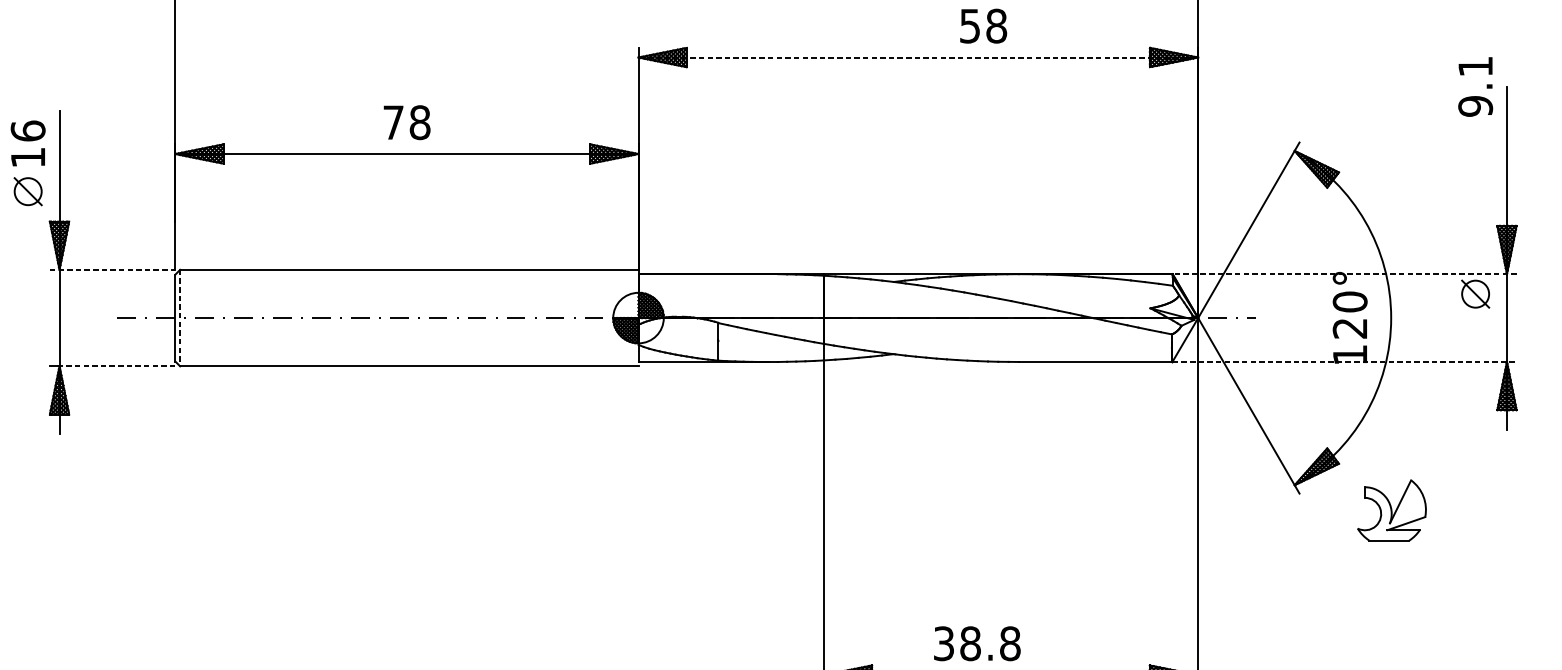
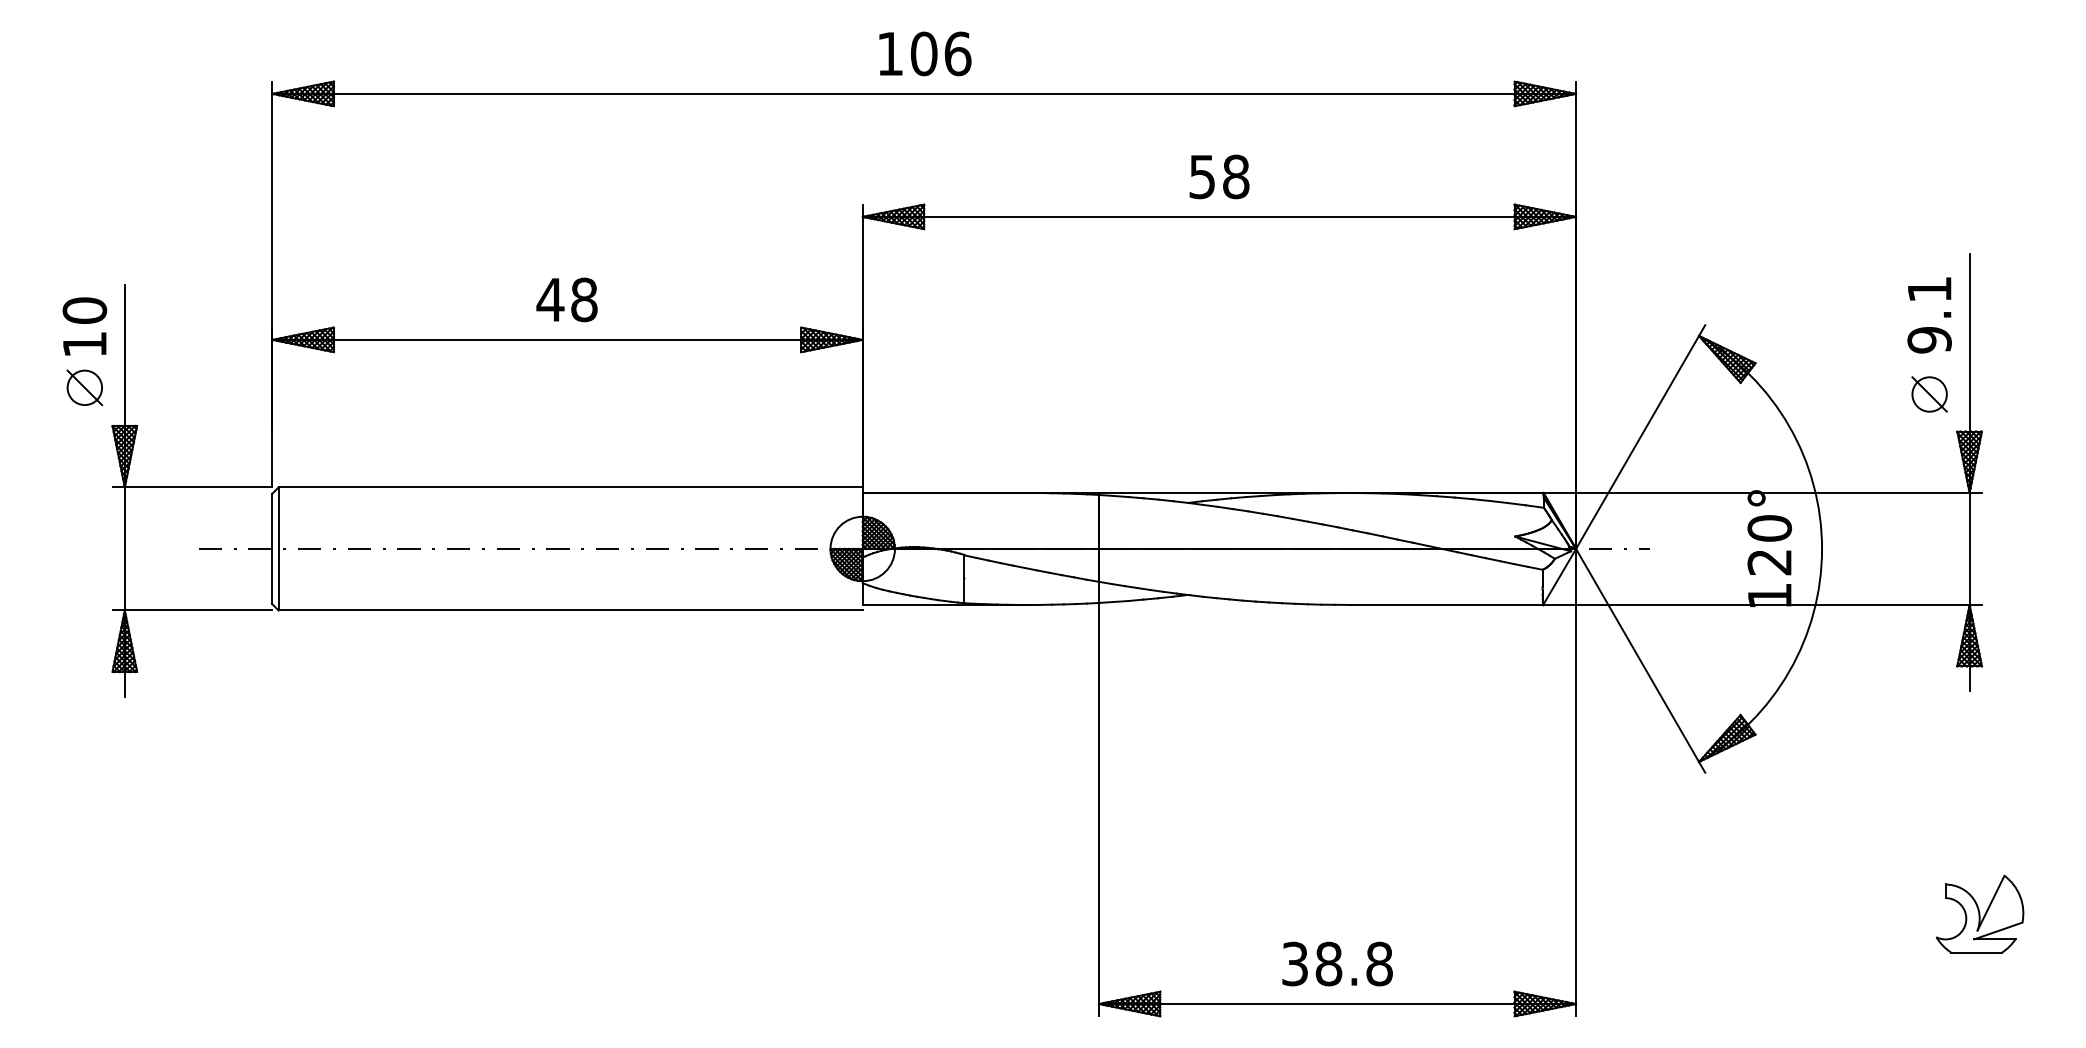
text: (983, 25) -> (1219, 176), moved
line: (918, 57) -> (1219, 216), dashed -> solid
text: (1475, 87) -> (1929, 315), moved
text: (393, 122) -> (550, 299), 78 -> 48
text: (27, 130) -> (84, 310), 16 -> 10
line: (112, 269) -> (192, 487), dashed -> solid
line: (1344, 274) -> (1762, 493), dashed -> solid
part: (1475, 294) -> (1929, 394), moved
line: (180, 318) -> (278, 549), dashed -> solid
line: (1345, 361) -> (1763, 604), dashed -> solid
line: (117, 366) -> (198, 610), dashed -> solid
part: (1391, 509) -> (1979, 913), moved
text: (977, 643) -> (1337, 963), moved

